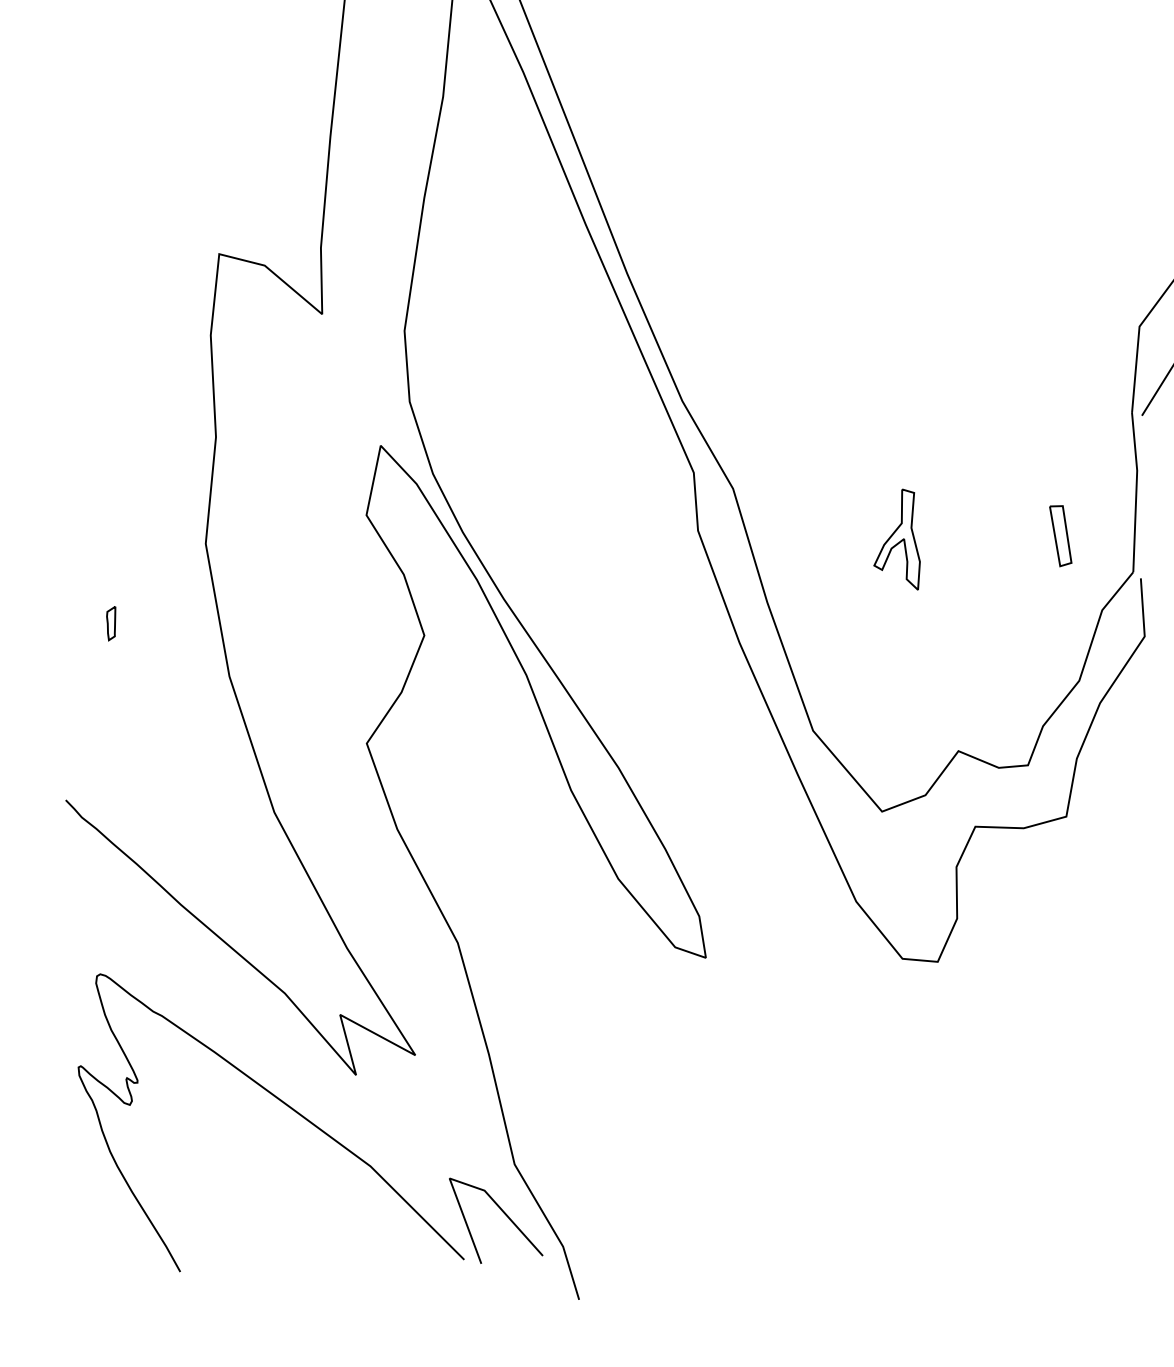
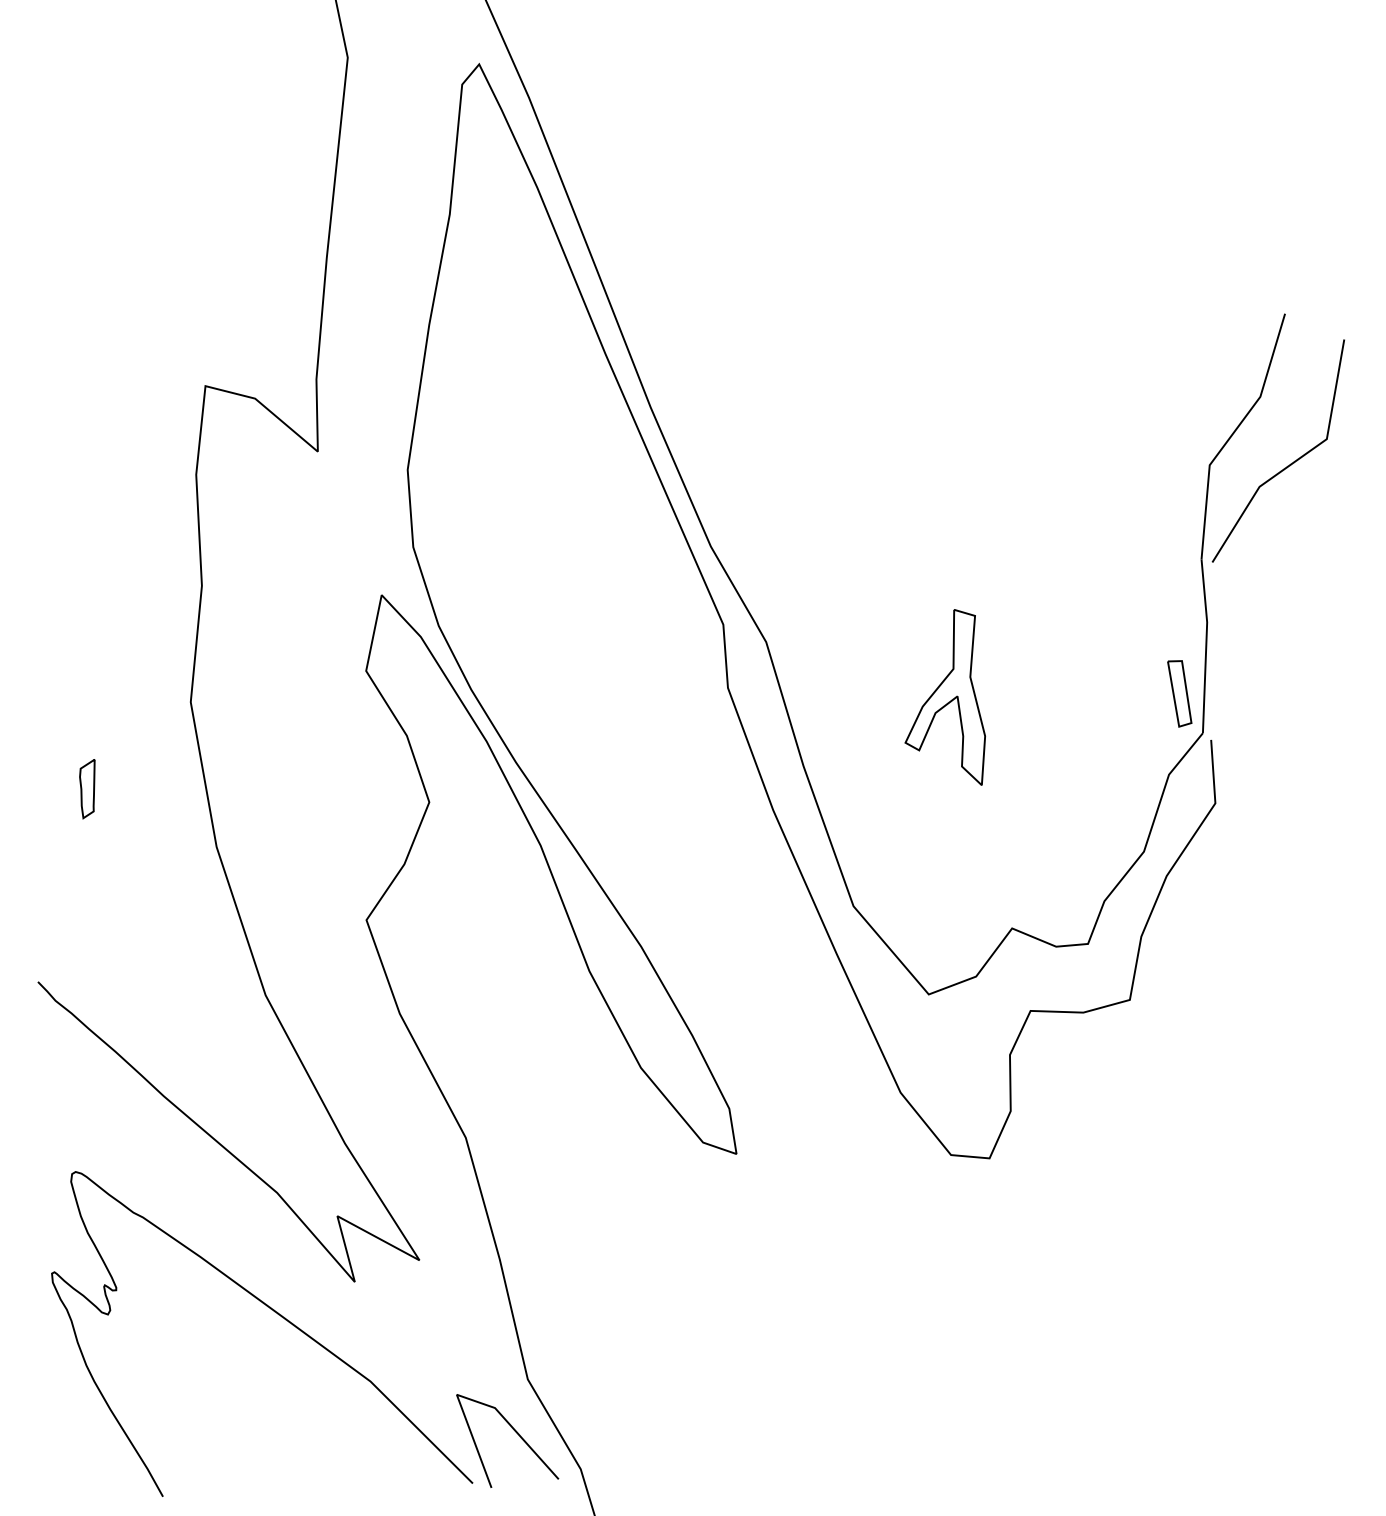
part: (1060, 535) -> (1179, 693), moved
part: (896, 539) -> (944, 697), size x1.6
part: (111, 623) -> (87, 789), size x1.6

